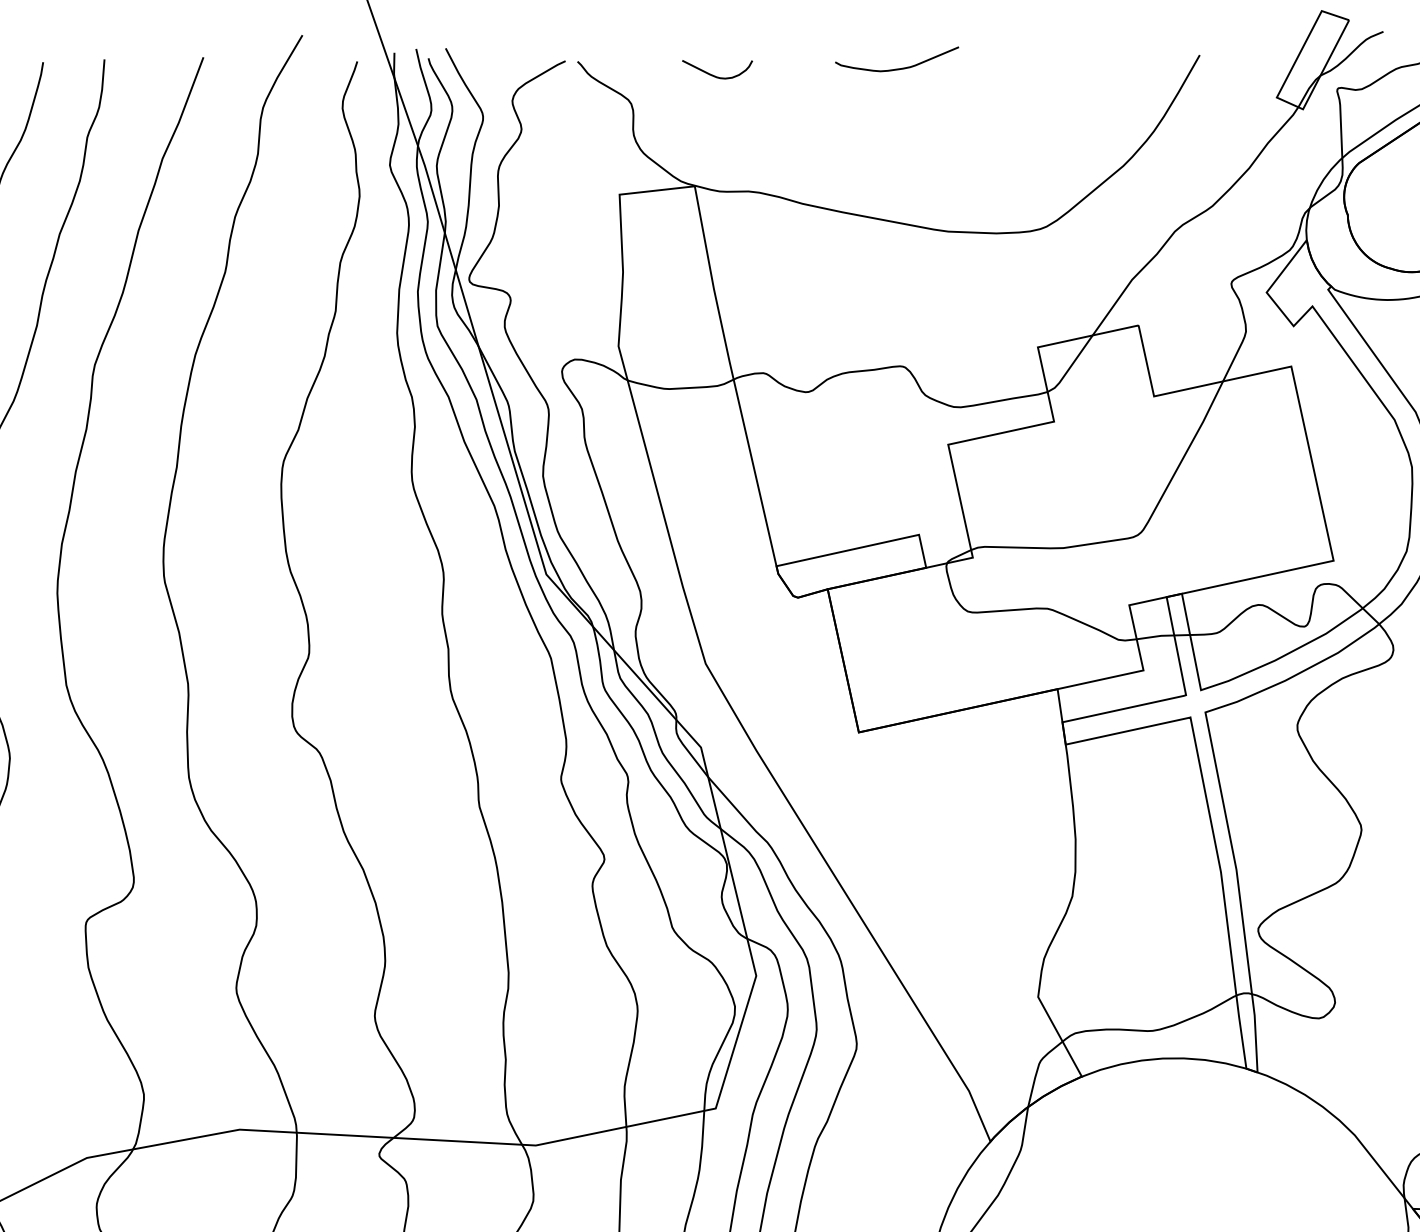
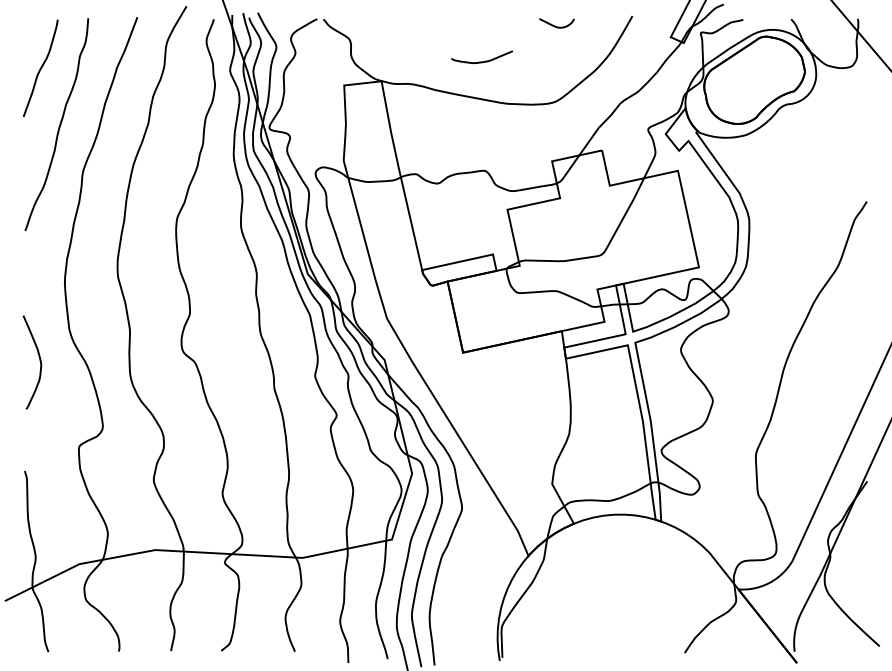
curve: (895, 67) -> (481, 61), moved
curve: (714, 73) -> (555, 25), moved

